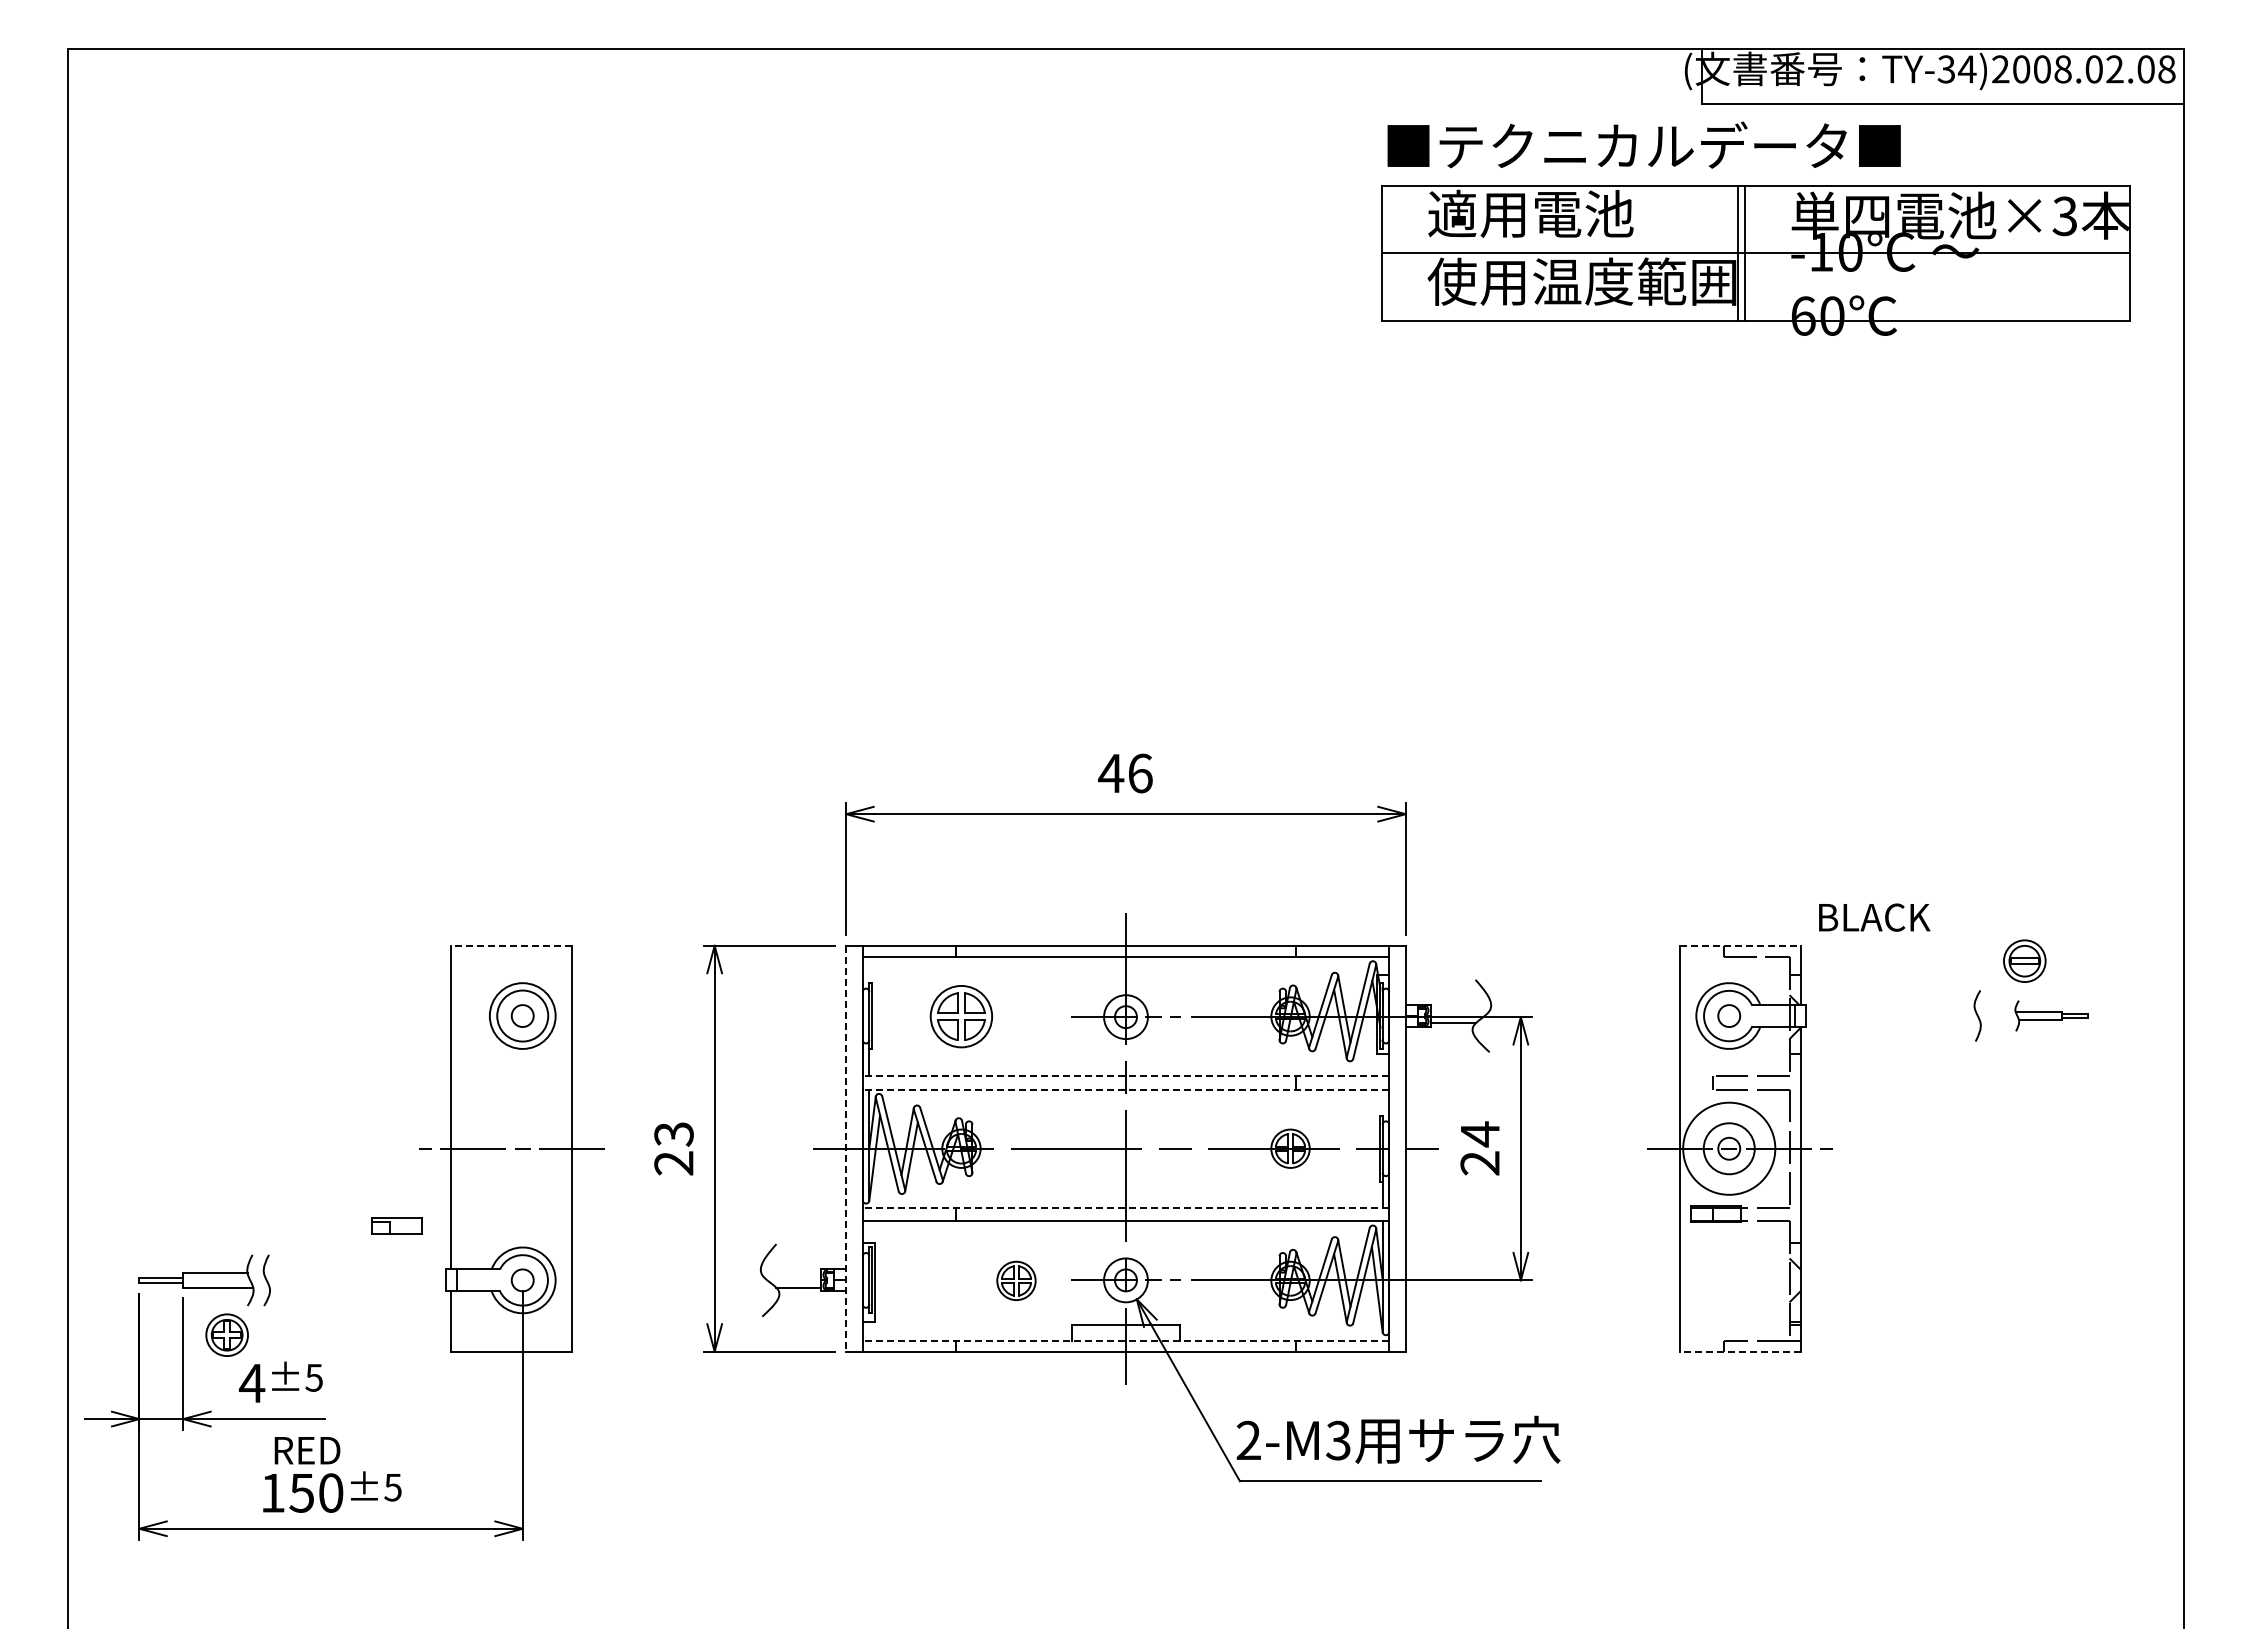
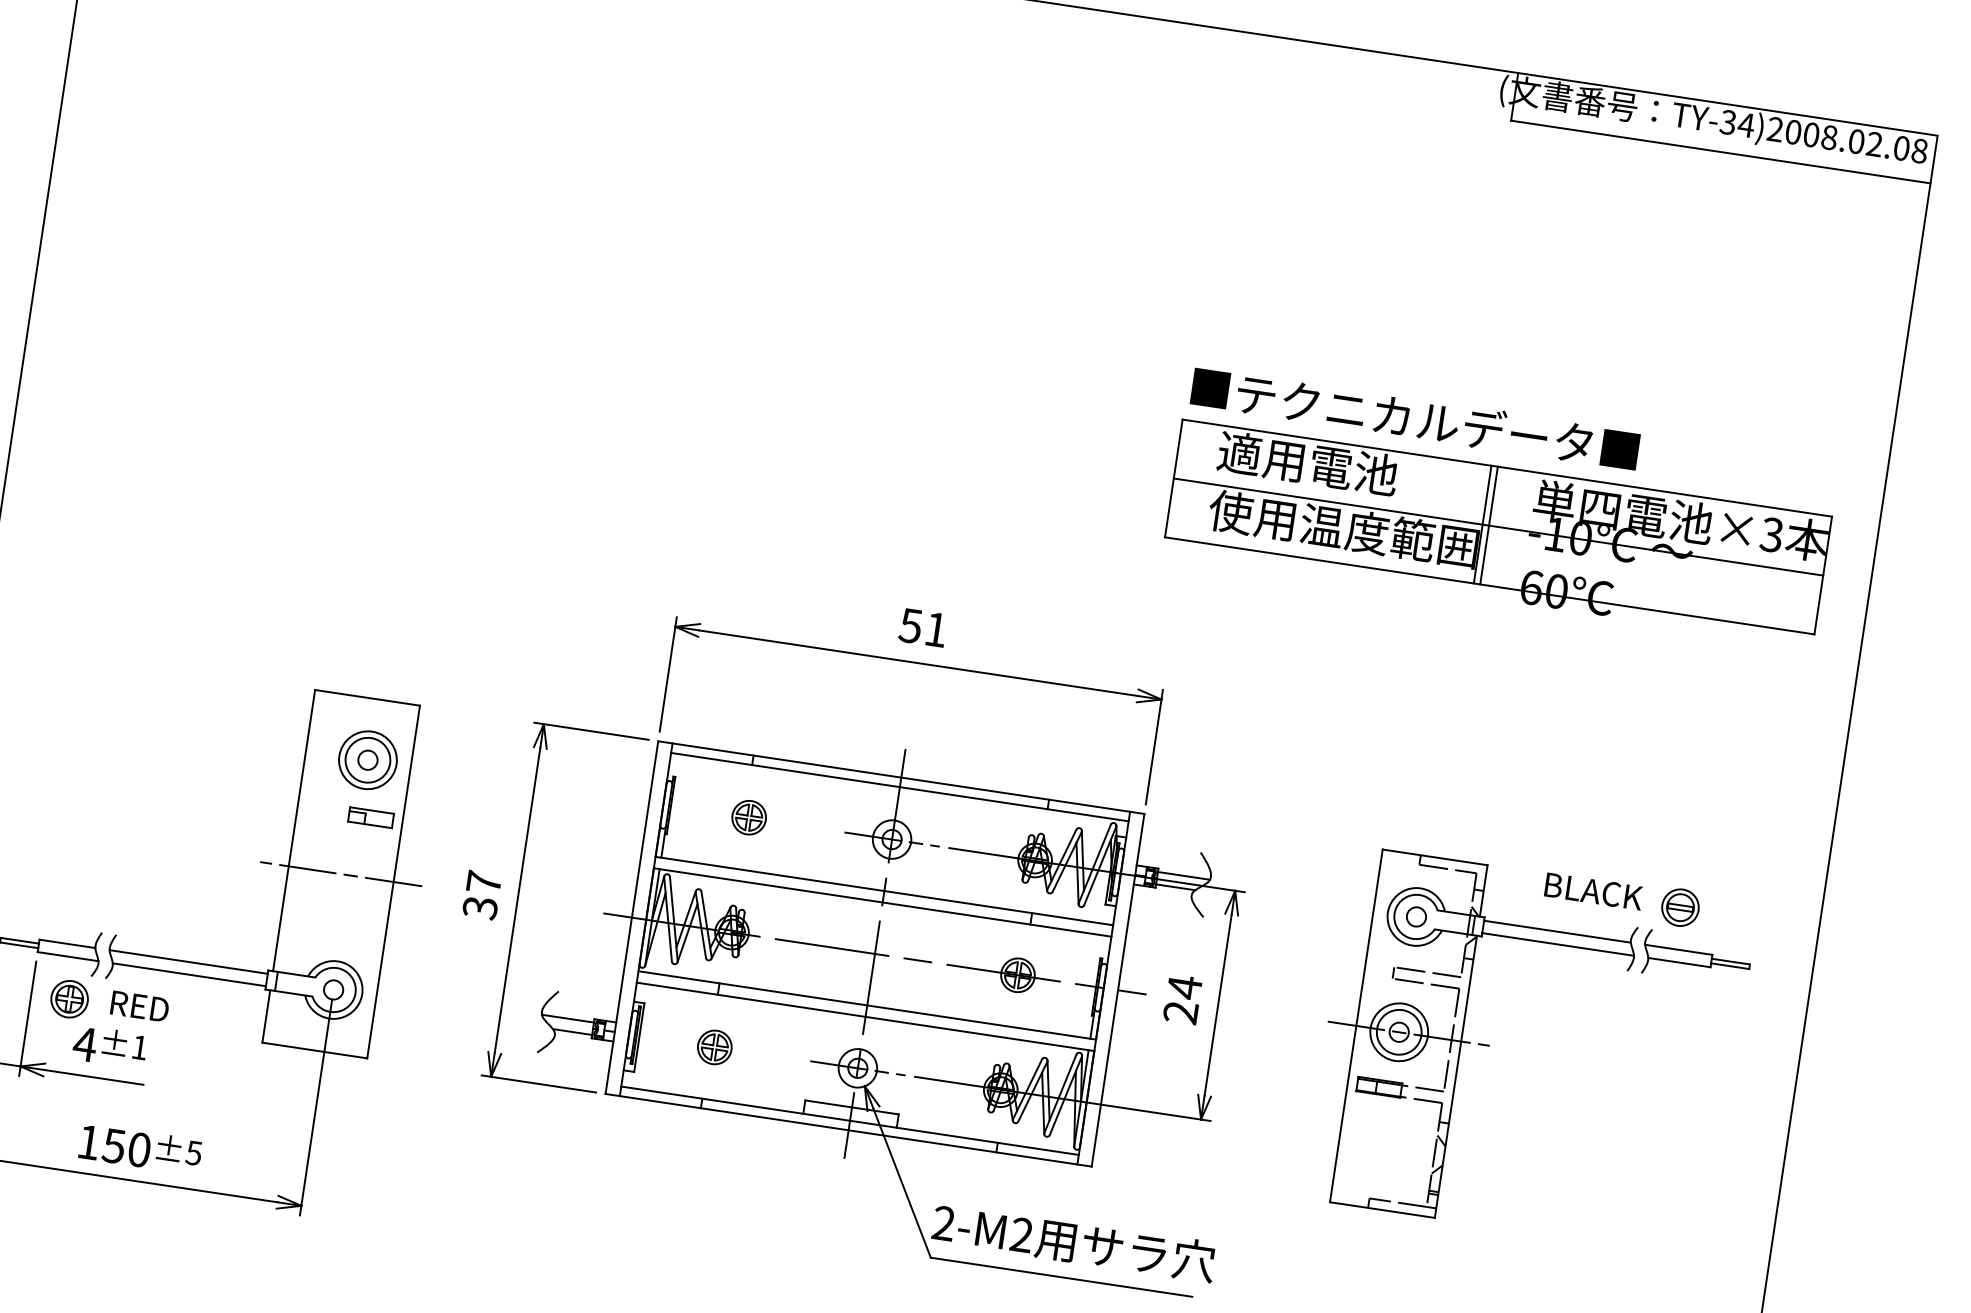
part: (1755, 228) -> (1501, 505), moved
text: (1125, 773) -> (923, 627), 46 -> 51
text: (1874, 917) -> (1593, 891), moved
line: (511, 945) -> (367, 697), dashed -> solid
line: (1740, 945) -> (1435, 857), dashed -> solid
line: (1460, 1008) -> (1183, 875), added
line: (1890, 1008) -> (1557, 931), added
part: (2051, 1015) -> (1696, 958), size x1.67
part: (961, 1016) -> (749, 817), size x0.62
line: (1893, 1023) -> (1558, 944), added
line: (1125, 1076) -> (883, 891), dashed -> solid
line: (1125, 1089) -> (882, 902), dashed -> solid
text: (673, 1148) -> (481, 894), 23 -> 37
line: (846, 1148) -> (632, 917), dashed -> solid
circle: (1729, 1148) -> (1399, 1032), size x0.71
line: (1125, 1208) -> (866, 1005), dashed -> solid
part: (396, 1225) -> (370, 817), moved
line: (354, 1273) -> (188, 962), added
line: (791, 1273) -> (568, 1018), added
part: (1016, 1280) -> (714, 1047), moved
line: (357, 1287) -> (189, 974), added
line: (1125, 1340) -> (849, 1120), dashed -> solid
line: (1739, 1351) -> (1381, 1209), dashed -> solid
text: (313, 1377) -> (139, 1047), ±5 -> ±1
text: (1338, 1440) -> (1021, 1235), 2-M3 -> 2-M2
text: (307, 1450) -> (139, 1006), moved

